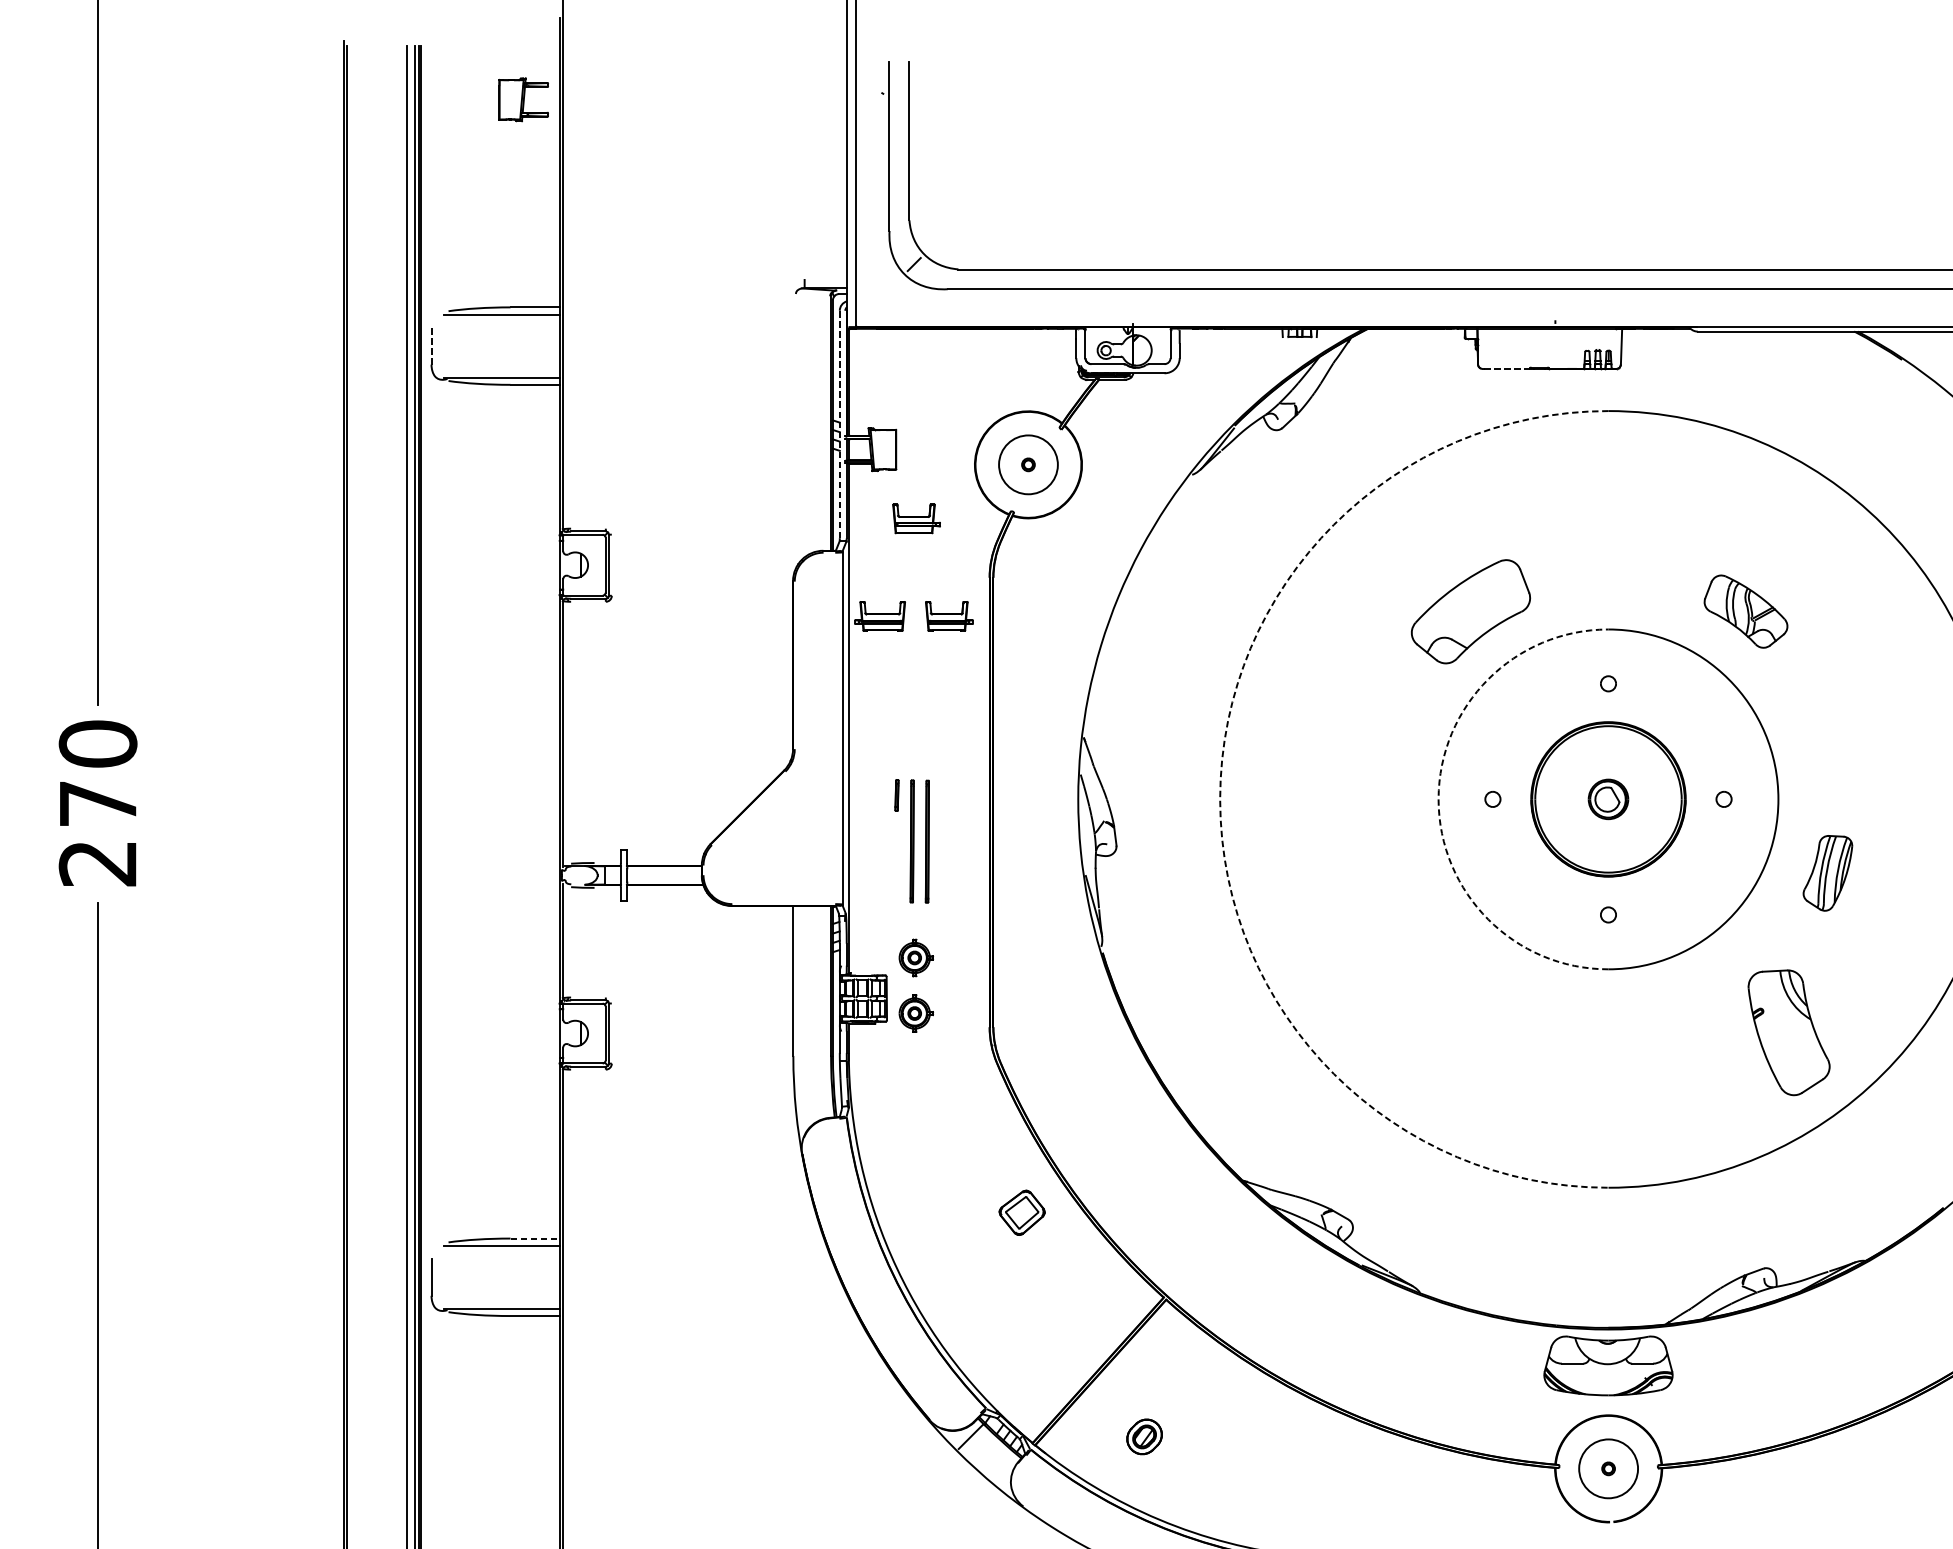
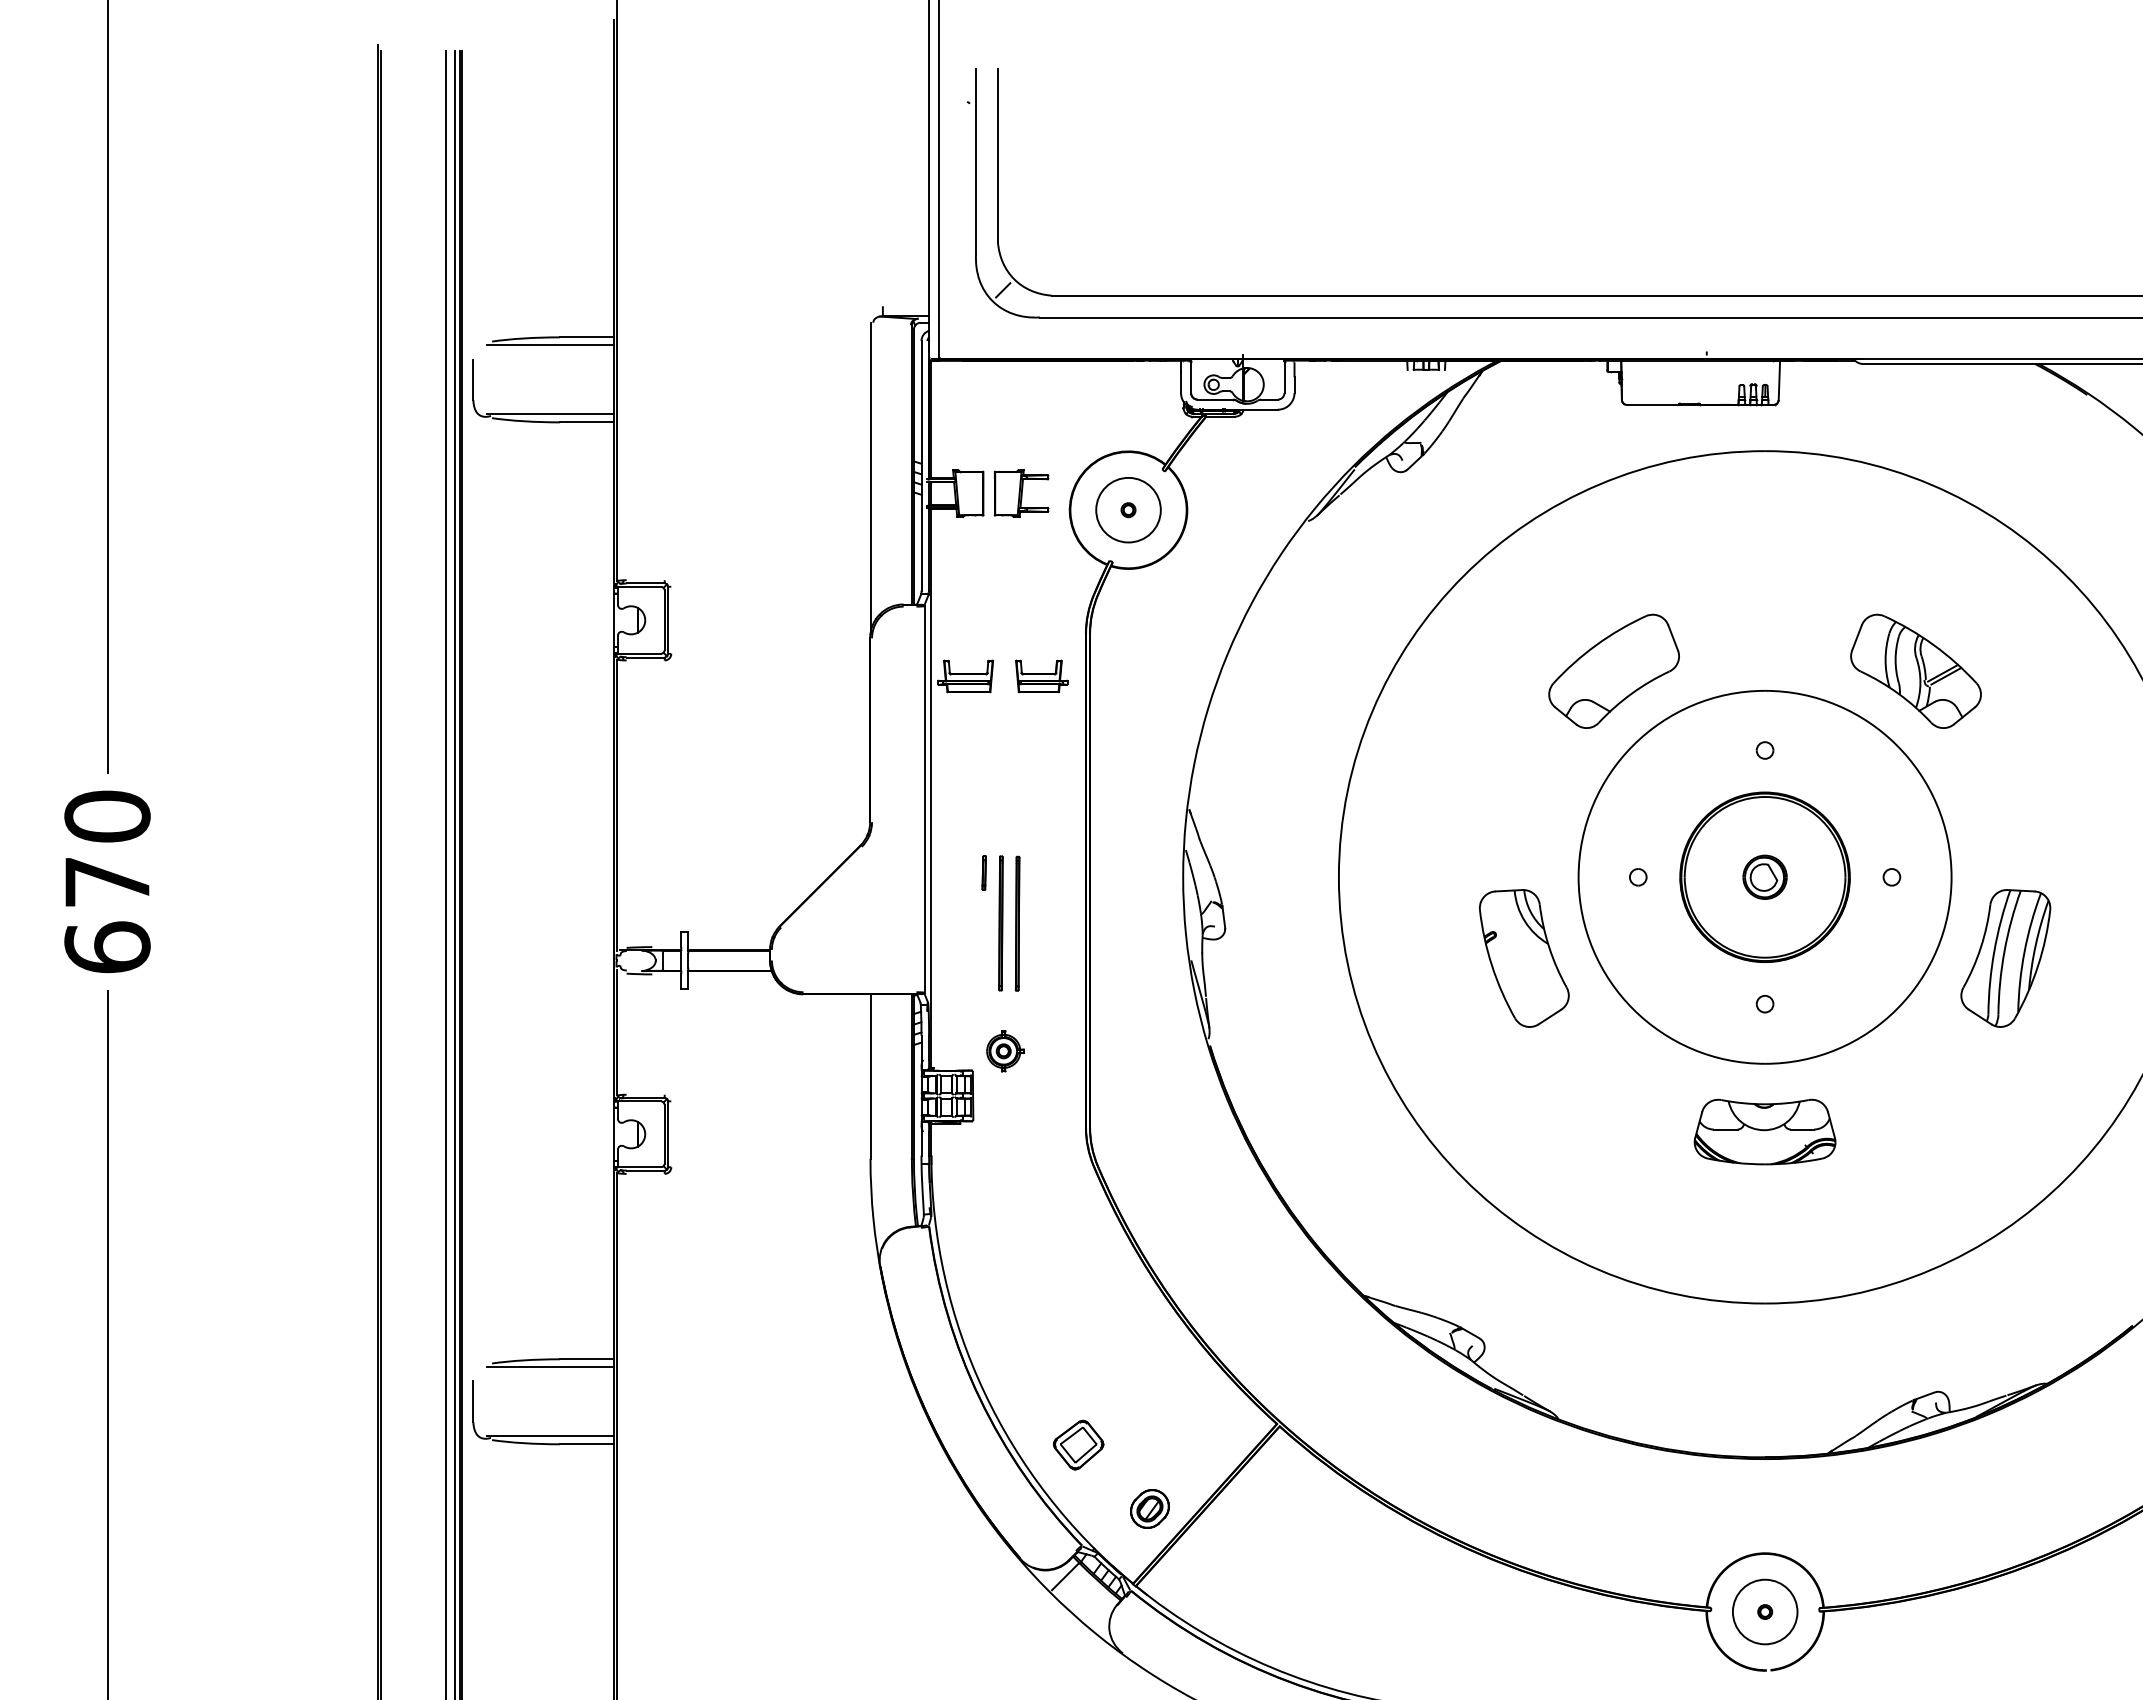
part: (523, 99) -> (1021, 493), moved
line: (431, 345) -> (473, 379), dashed -> solid
line: (1507, 368) -> (1654, 404), dashed -> solid
line: (839, 424) -> (921, 465), dashed -> solid
line: (793, 435) -> (870, 477), added
part: (916, 518) -> (1005, 569), removed
part: (1745, 610) -> (1915, 670), size x1.43
arc: (1219, 799) -> (1338, 877), dashed -> solid
arc: (1438, 799) -> (1578, 877), dashed -> solid
text: (98, 863) -> (107, 947), 270 -> 670
part: (1827, 873) -> (2005, 958), size x1.67
part: (916, 1013) -> (1005, 1112), removed
part: (1788, 1032) -> (1523, 958), moved
part: (1022, 1212) -> (1078, 1444), moved
line: (535, 1238) -> (587, 1359), dashed -> solid
part: (1607, 1365) -> (1764, 1131), moved
part: (1144, 1436) -> (1149, 1508), moved

